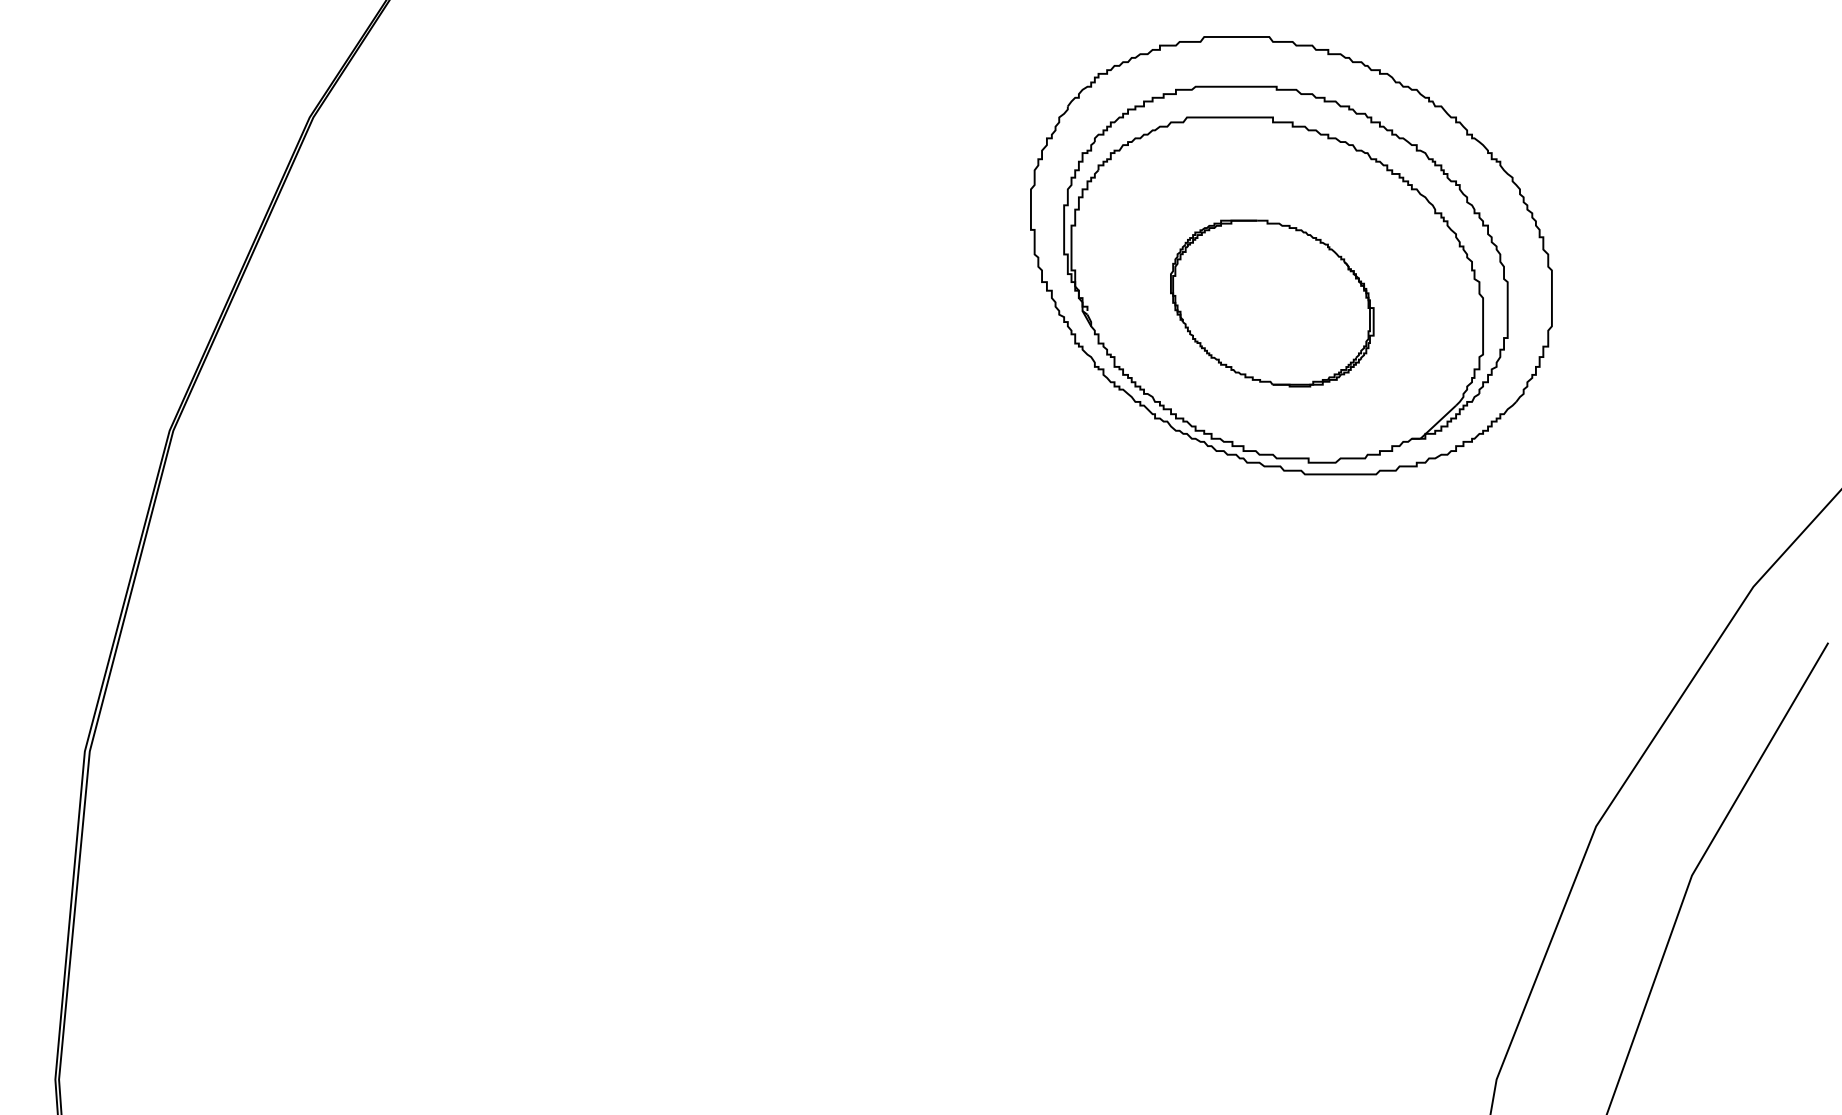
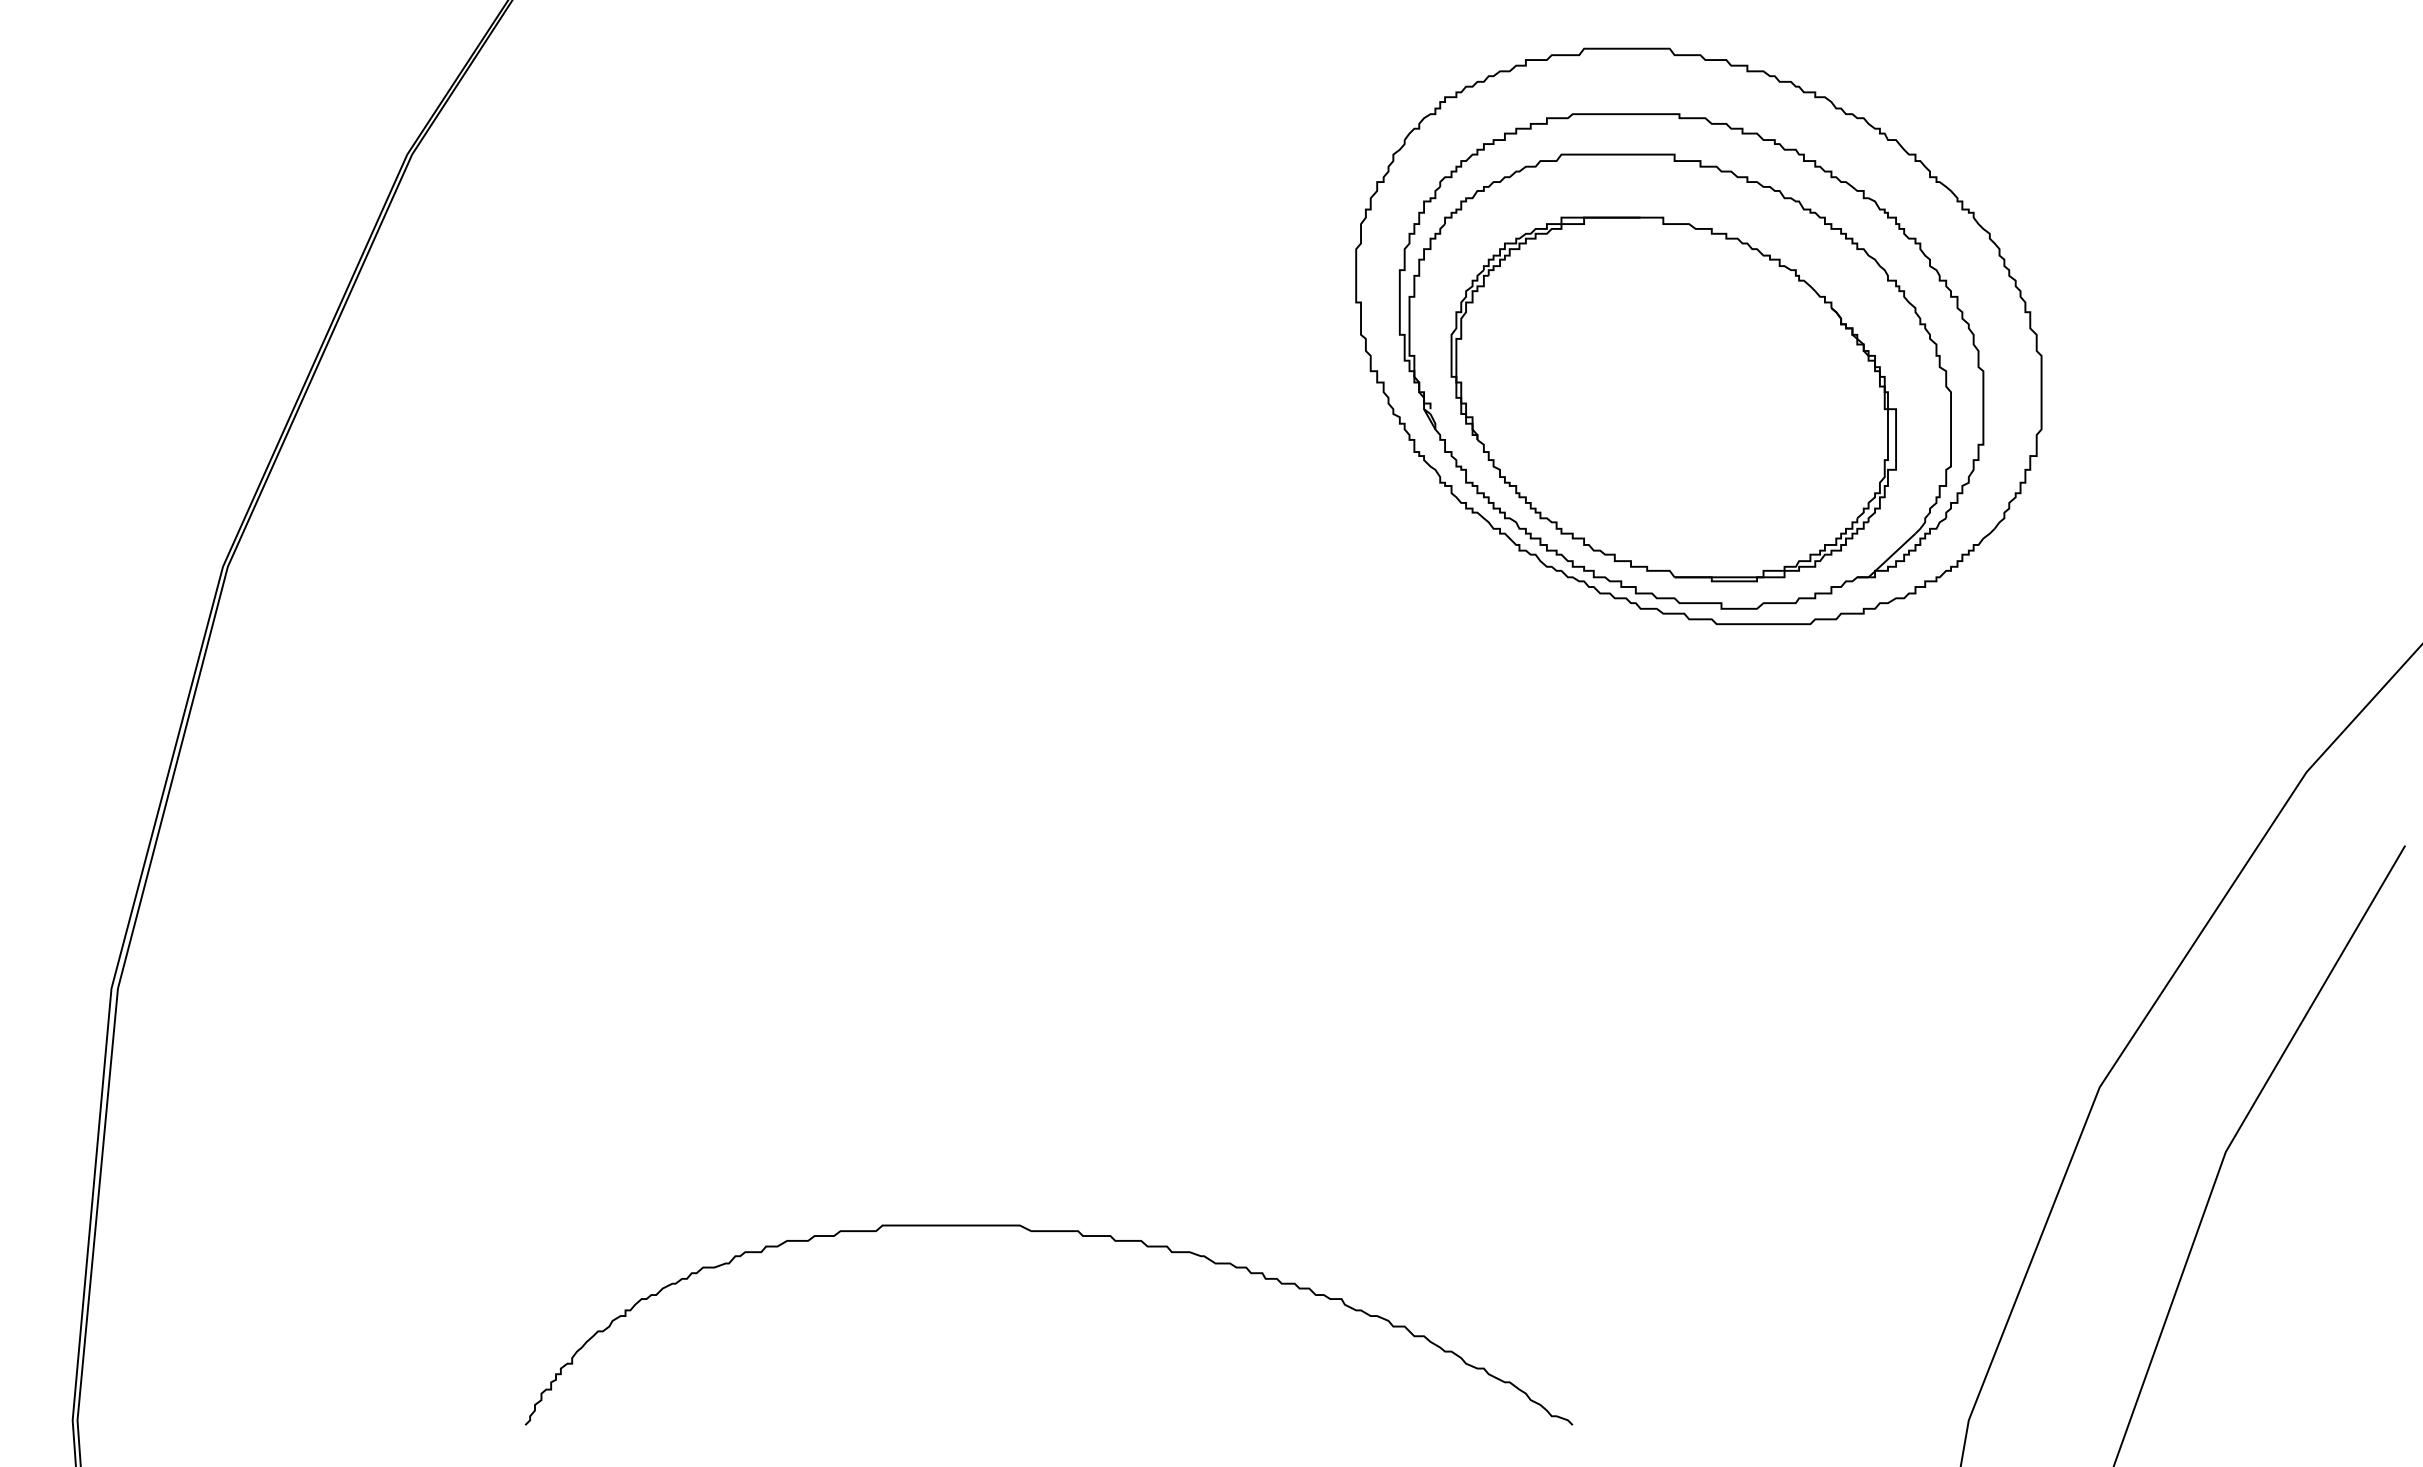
part: (1272, 303) -> (1673, 399), size x1.67
curve: (797, 936) -> (1048, 1232), added

